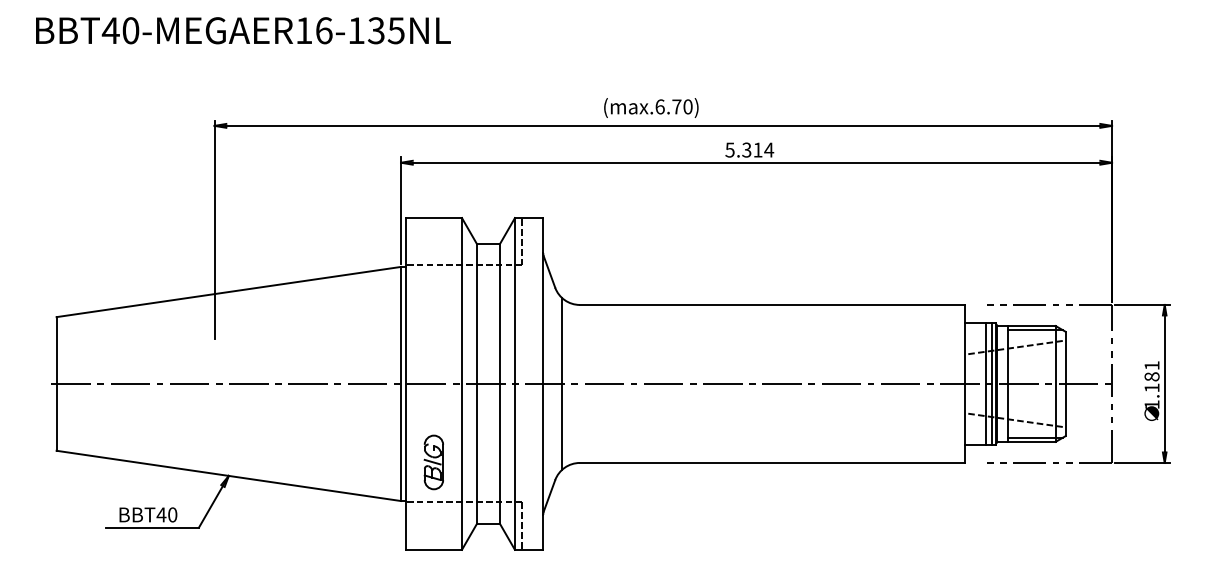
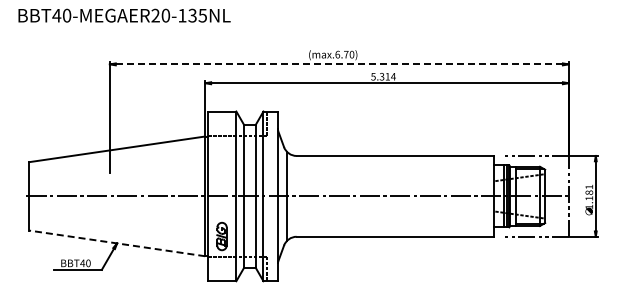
text: (313, 30) -> (160, 15), BBT40-MEGAER16-135NL -> BBT40-MEGAER20-135NL
line: (661, 126) -> (338, 64), solid -> dashed
line: (227, 476) -> (116, 243), solid -> dashed

